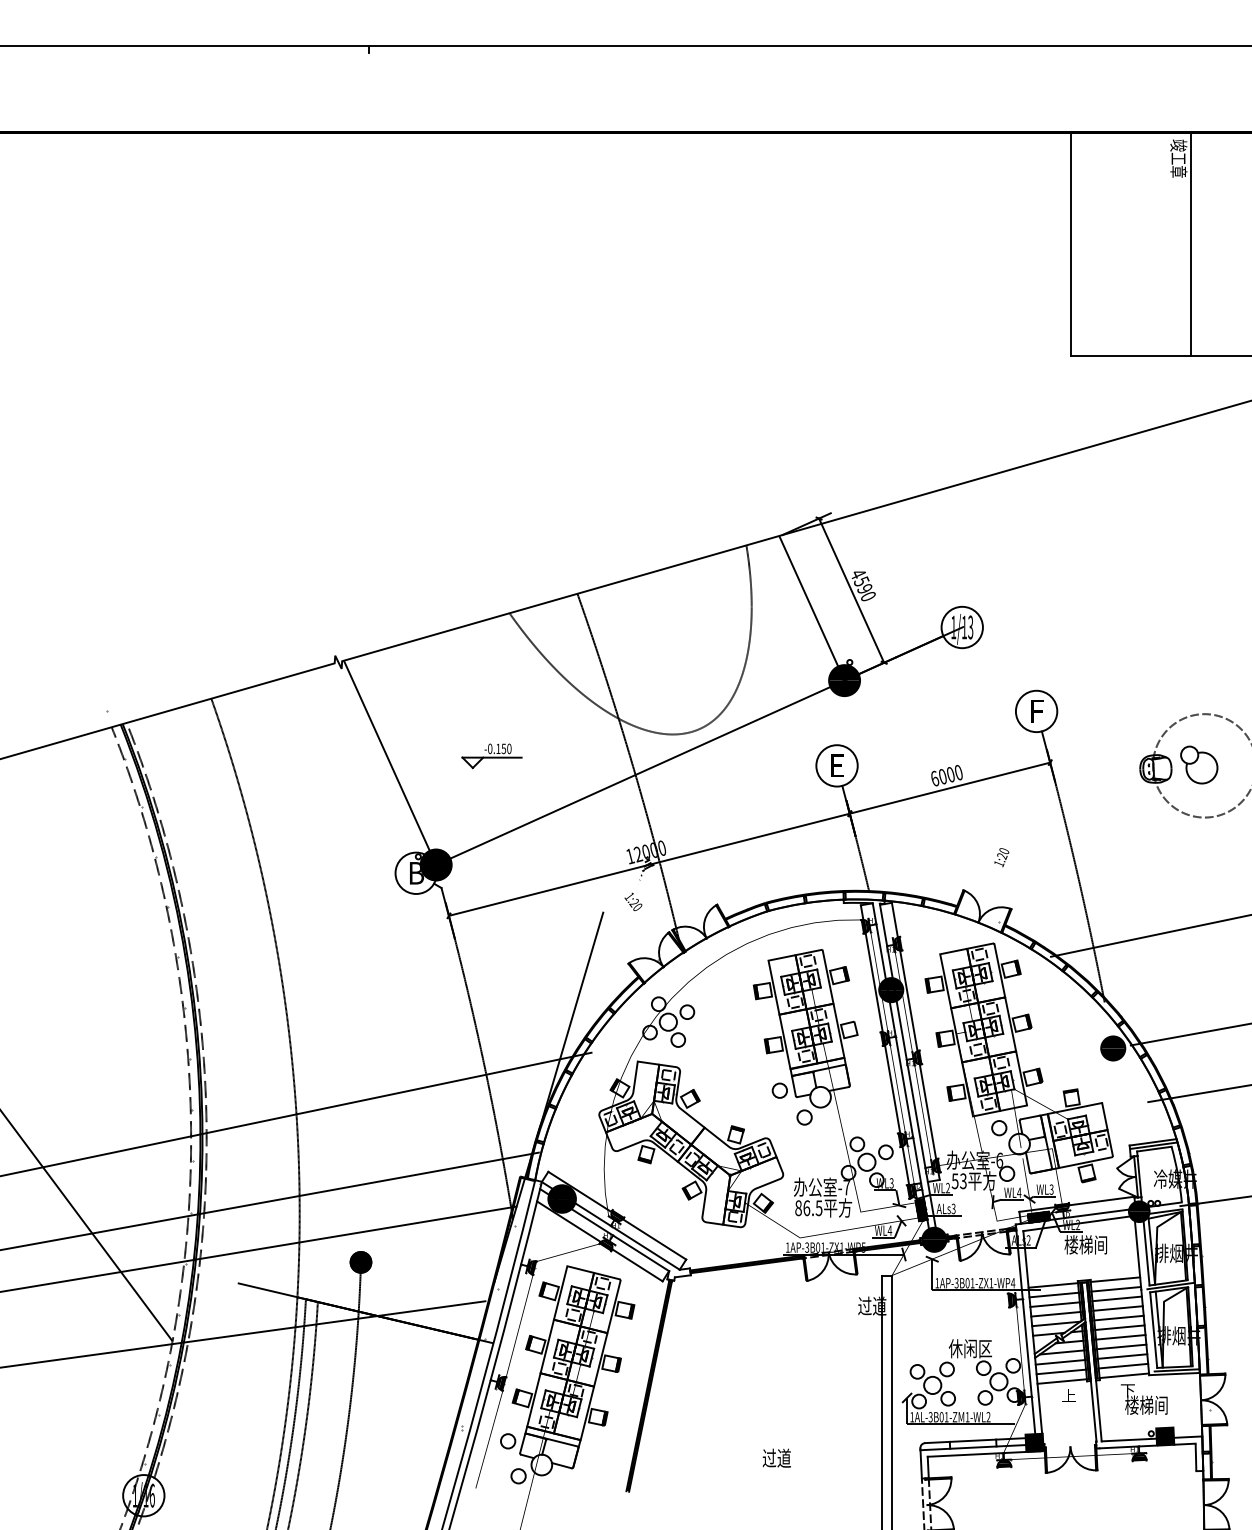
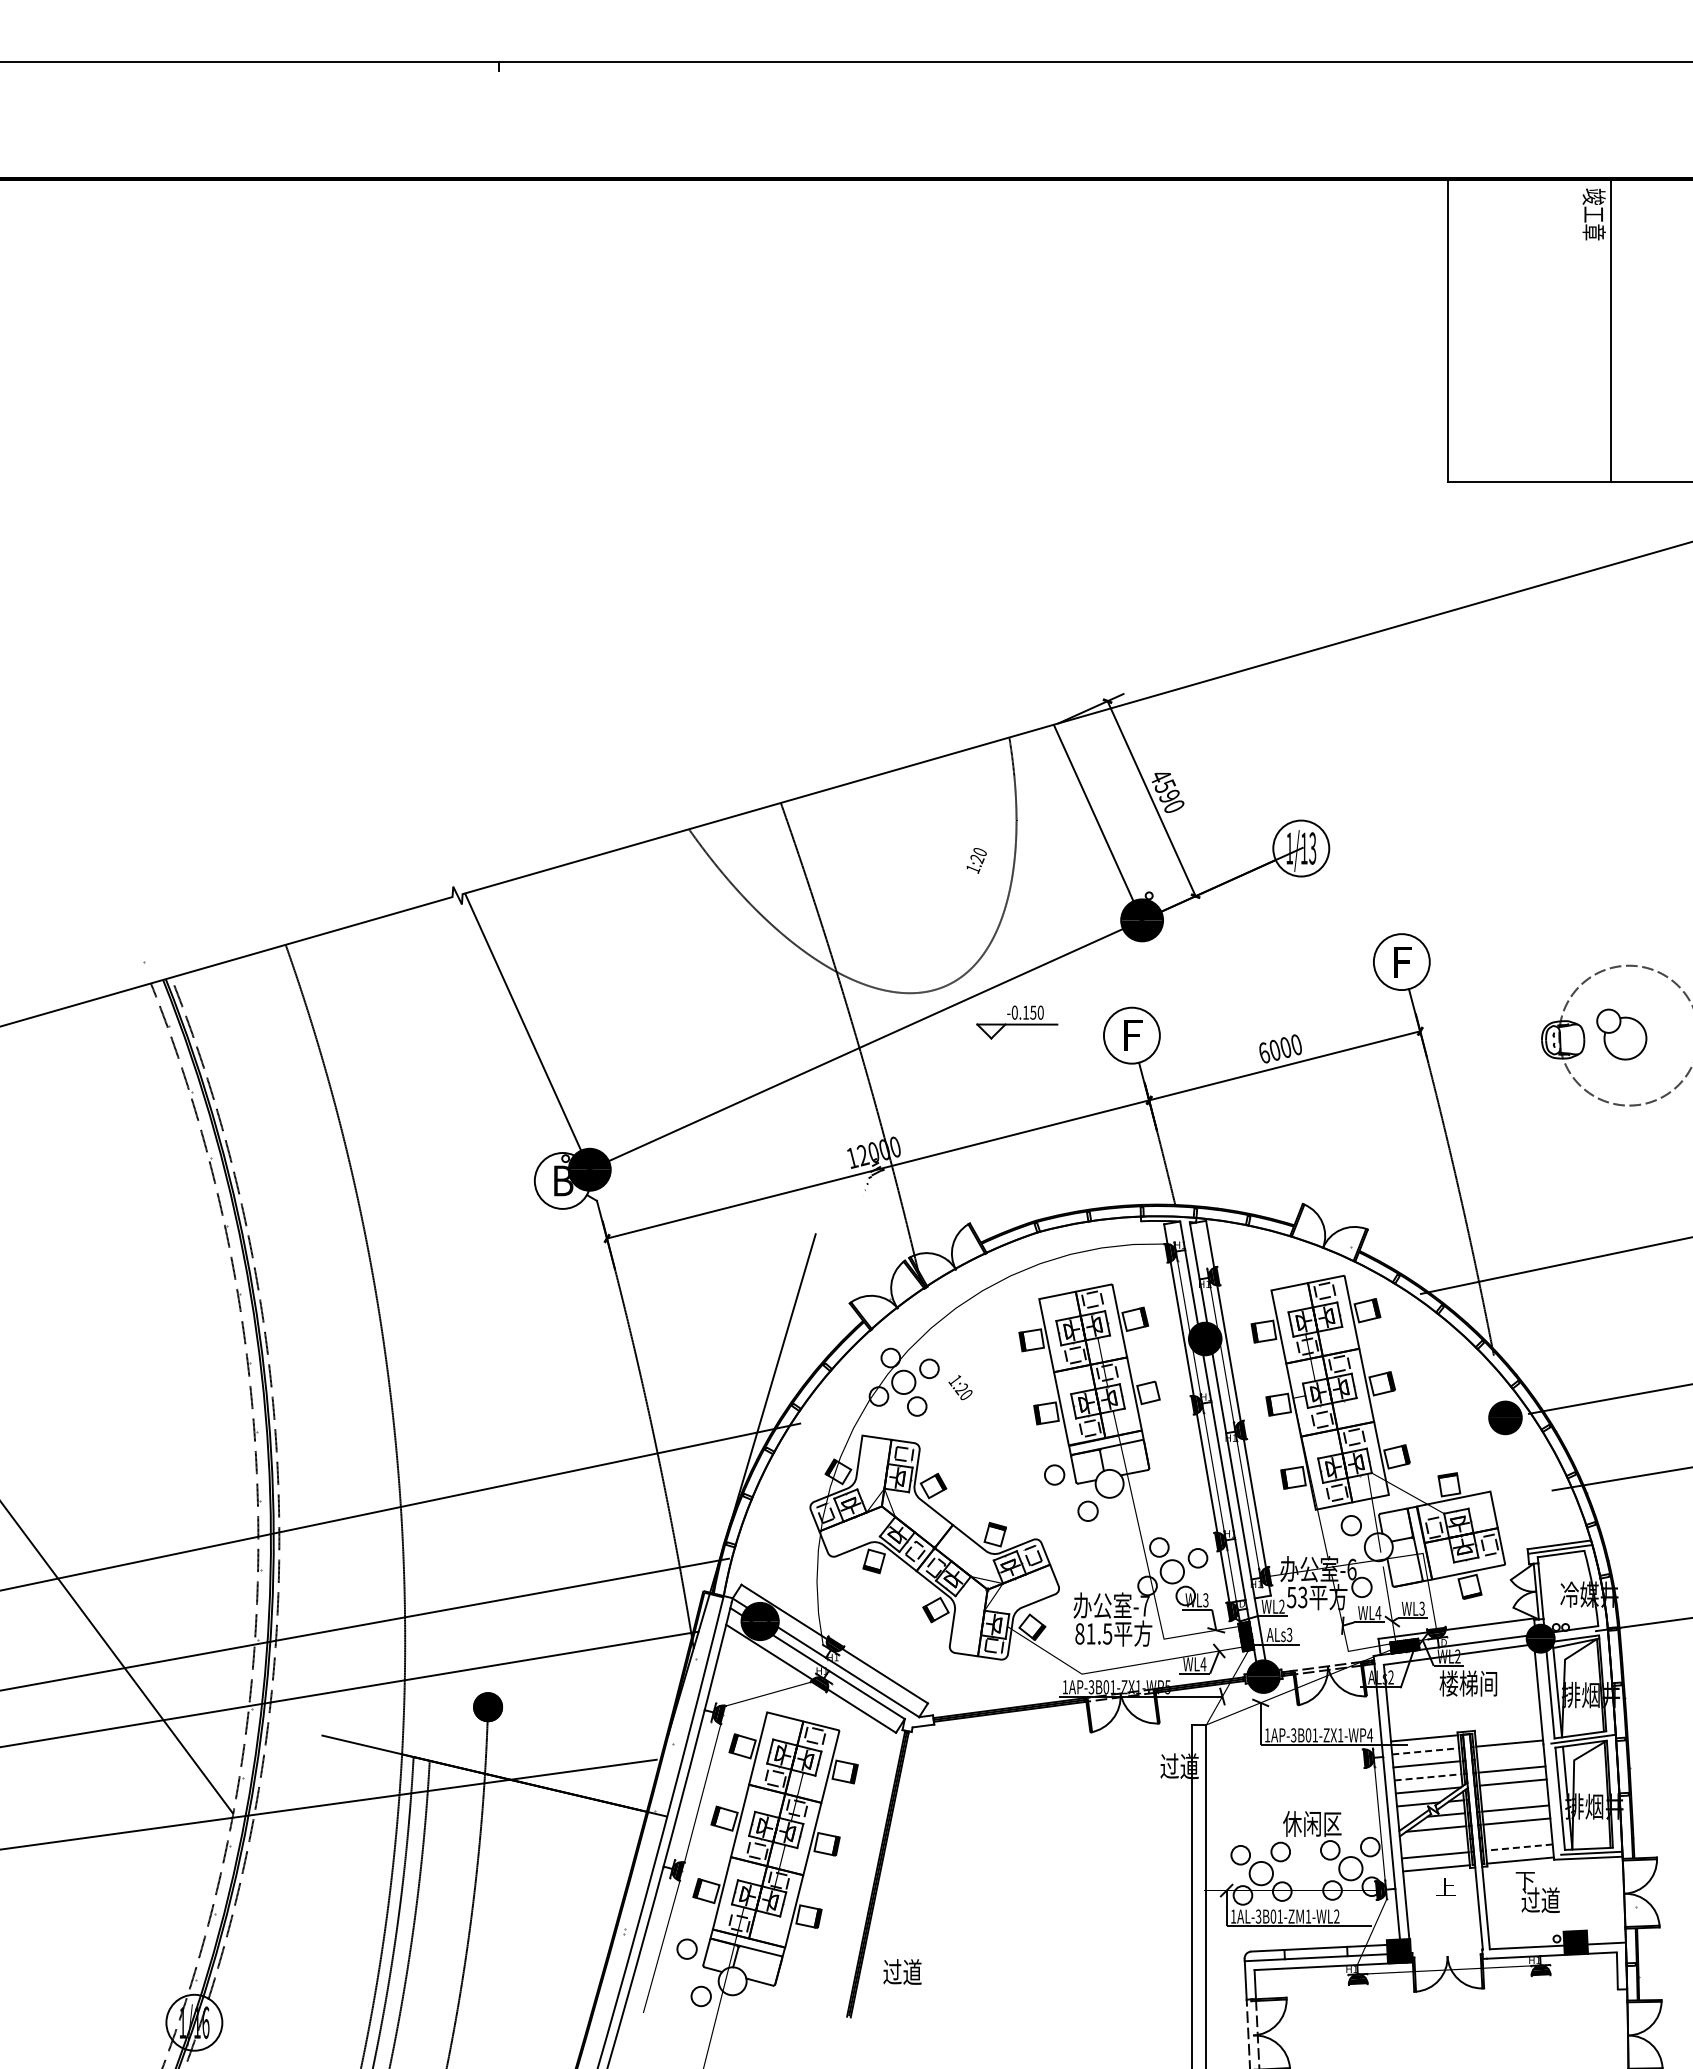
part: (492, 756) -> (1017, 1022), moved
text: (839, 765) -> (1135, 1035), E -> F
text: (1001, 857) -> (976, 860), moved
text: (633, 901) -> (960, 1387), moved
text: (806, 1207) -> (1090, 1633), 86.5 -> 81.5
line: (1115, 1279) -> (1508, 1730), removed
line: (1054, 1295) -> (1425, 1751), solid -> dashed
line: (1116, 1298) -> (1510, 1756), removed
line: (1056, 1314) -> (1428, 1777), solid -> dashed
line: (1119, 1327) -> (1514, 1795), removed
line: (1122, 1356) -> (1517, 1834), removed
line: (1060, 1362) -> (1433, 1842), removed
line: (1123, 1366) -> (1519, 1847), solid -> dashed
text: (1145, 1405) -> (1549, 1900), 楼梯间 -> 过道
text: (776, 1457) -> (902, 1971), moved

